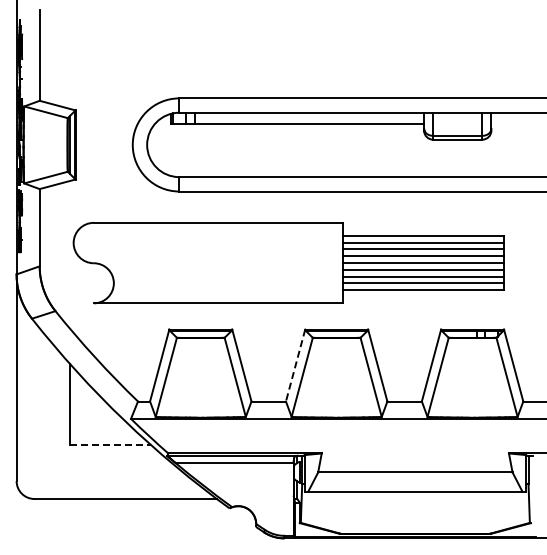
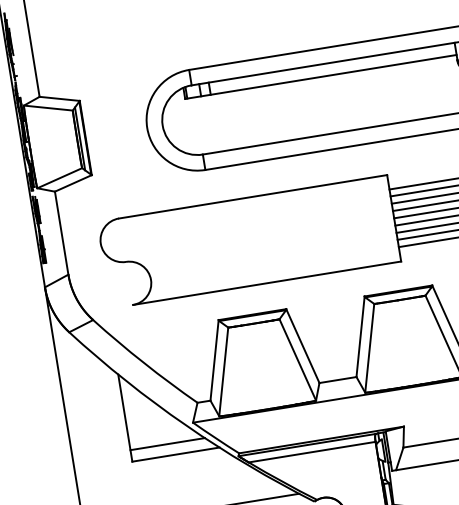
line: (295, 366) -> (360, 337), dashed -> solid
line: (104, 434) -> (167, 444), added
line: (110, 445) -> (175, 454), dashed -> solid

